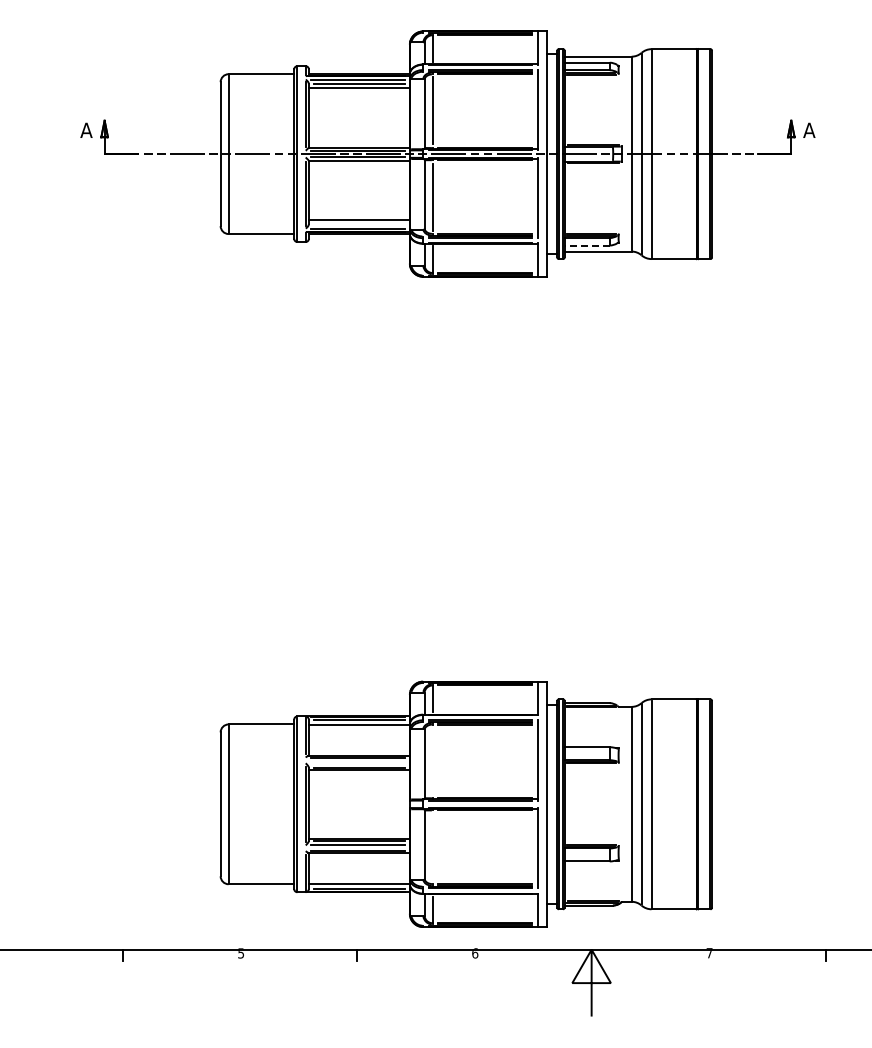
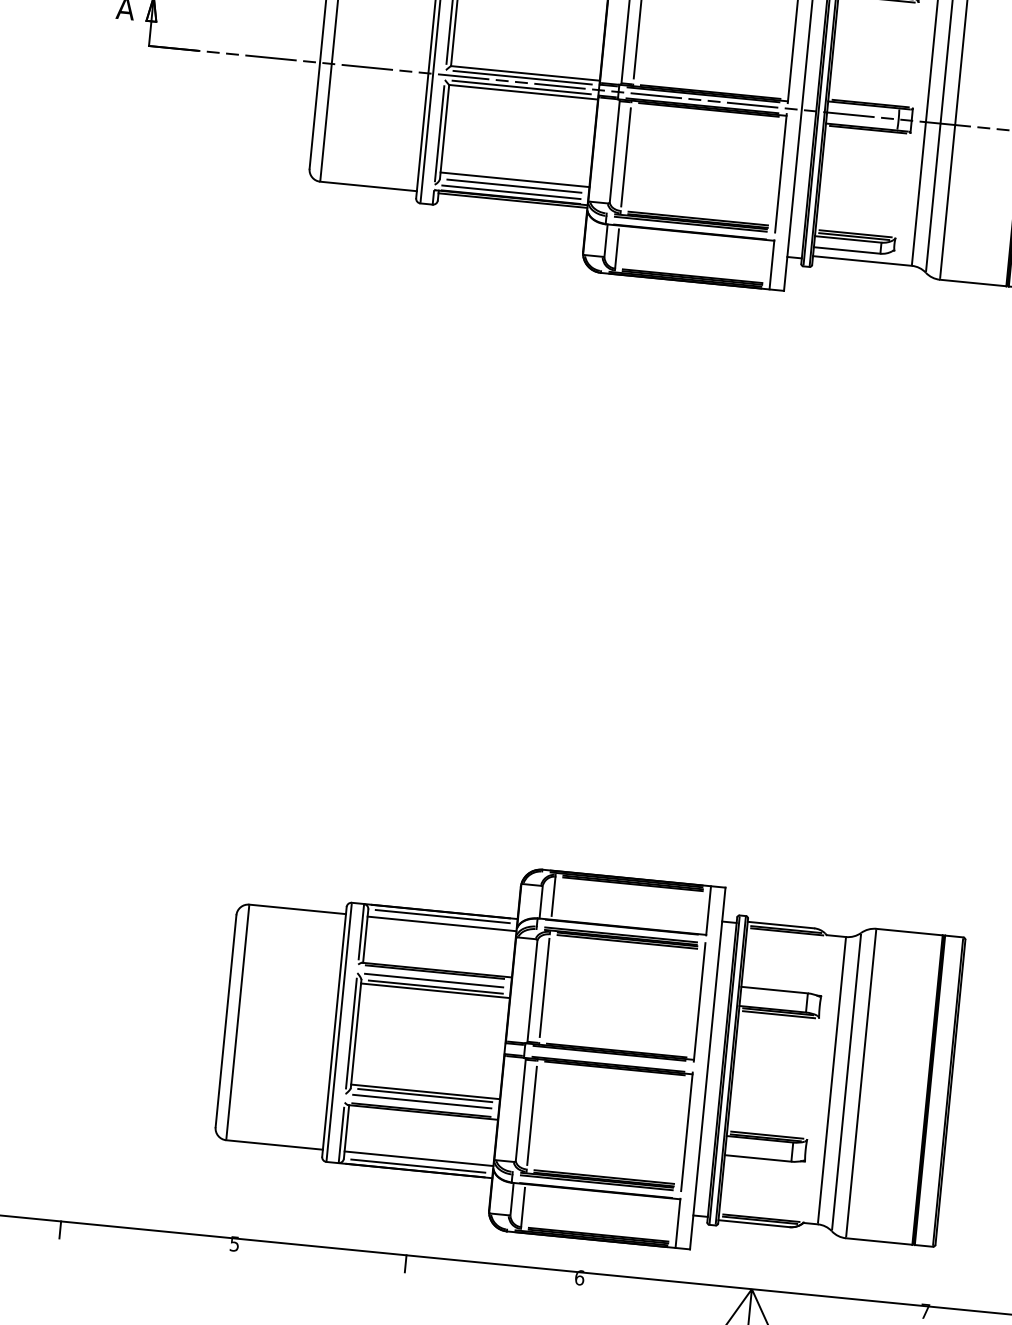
line: (358, 224) -> (513, 186), added
line: (587, 245) -> (847, 250), dashed -> solid
line: (432, 760) -> (544, 987), added
line: (357, 763) -> (433, 980), added
line: (432, 847) -> (532, 1115), added

